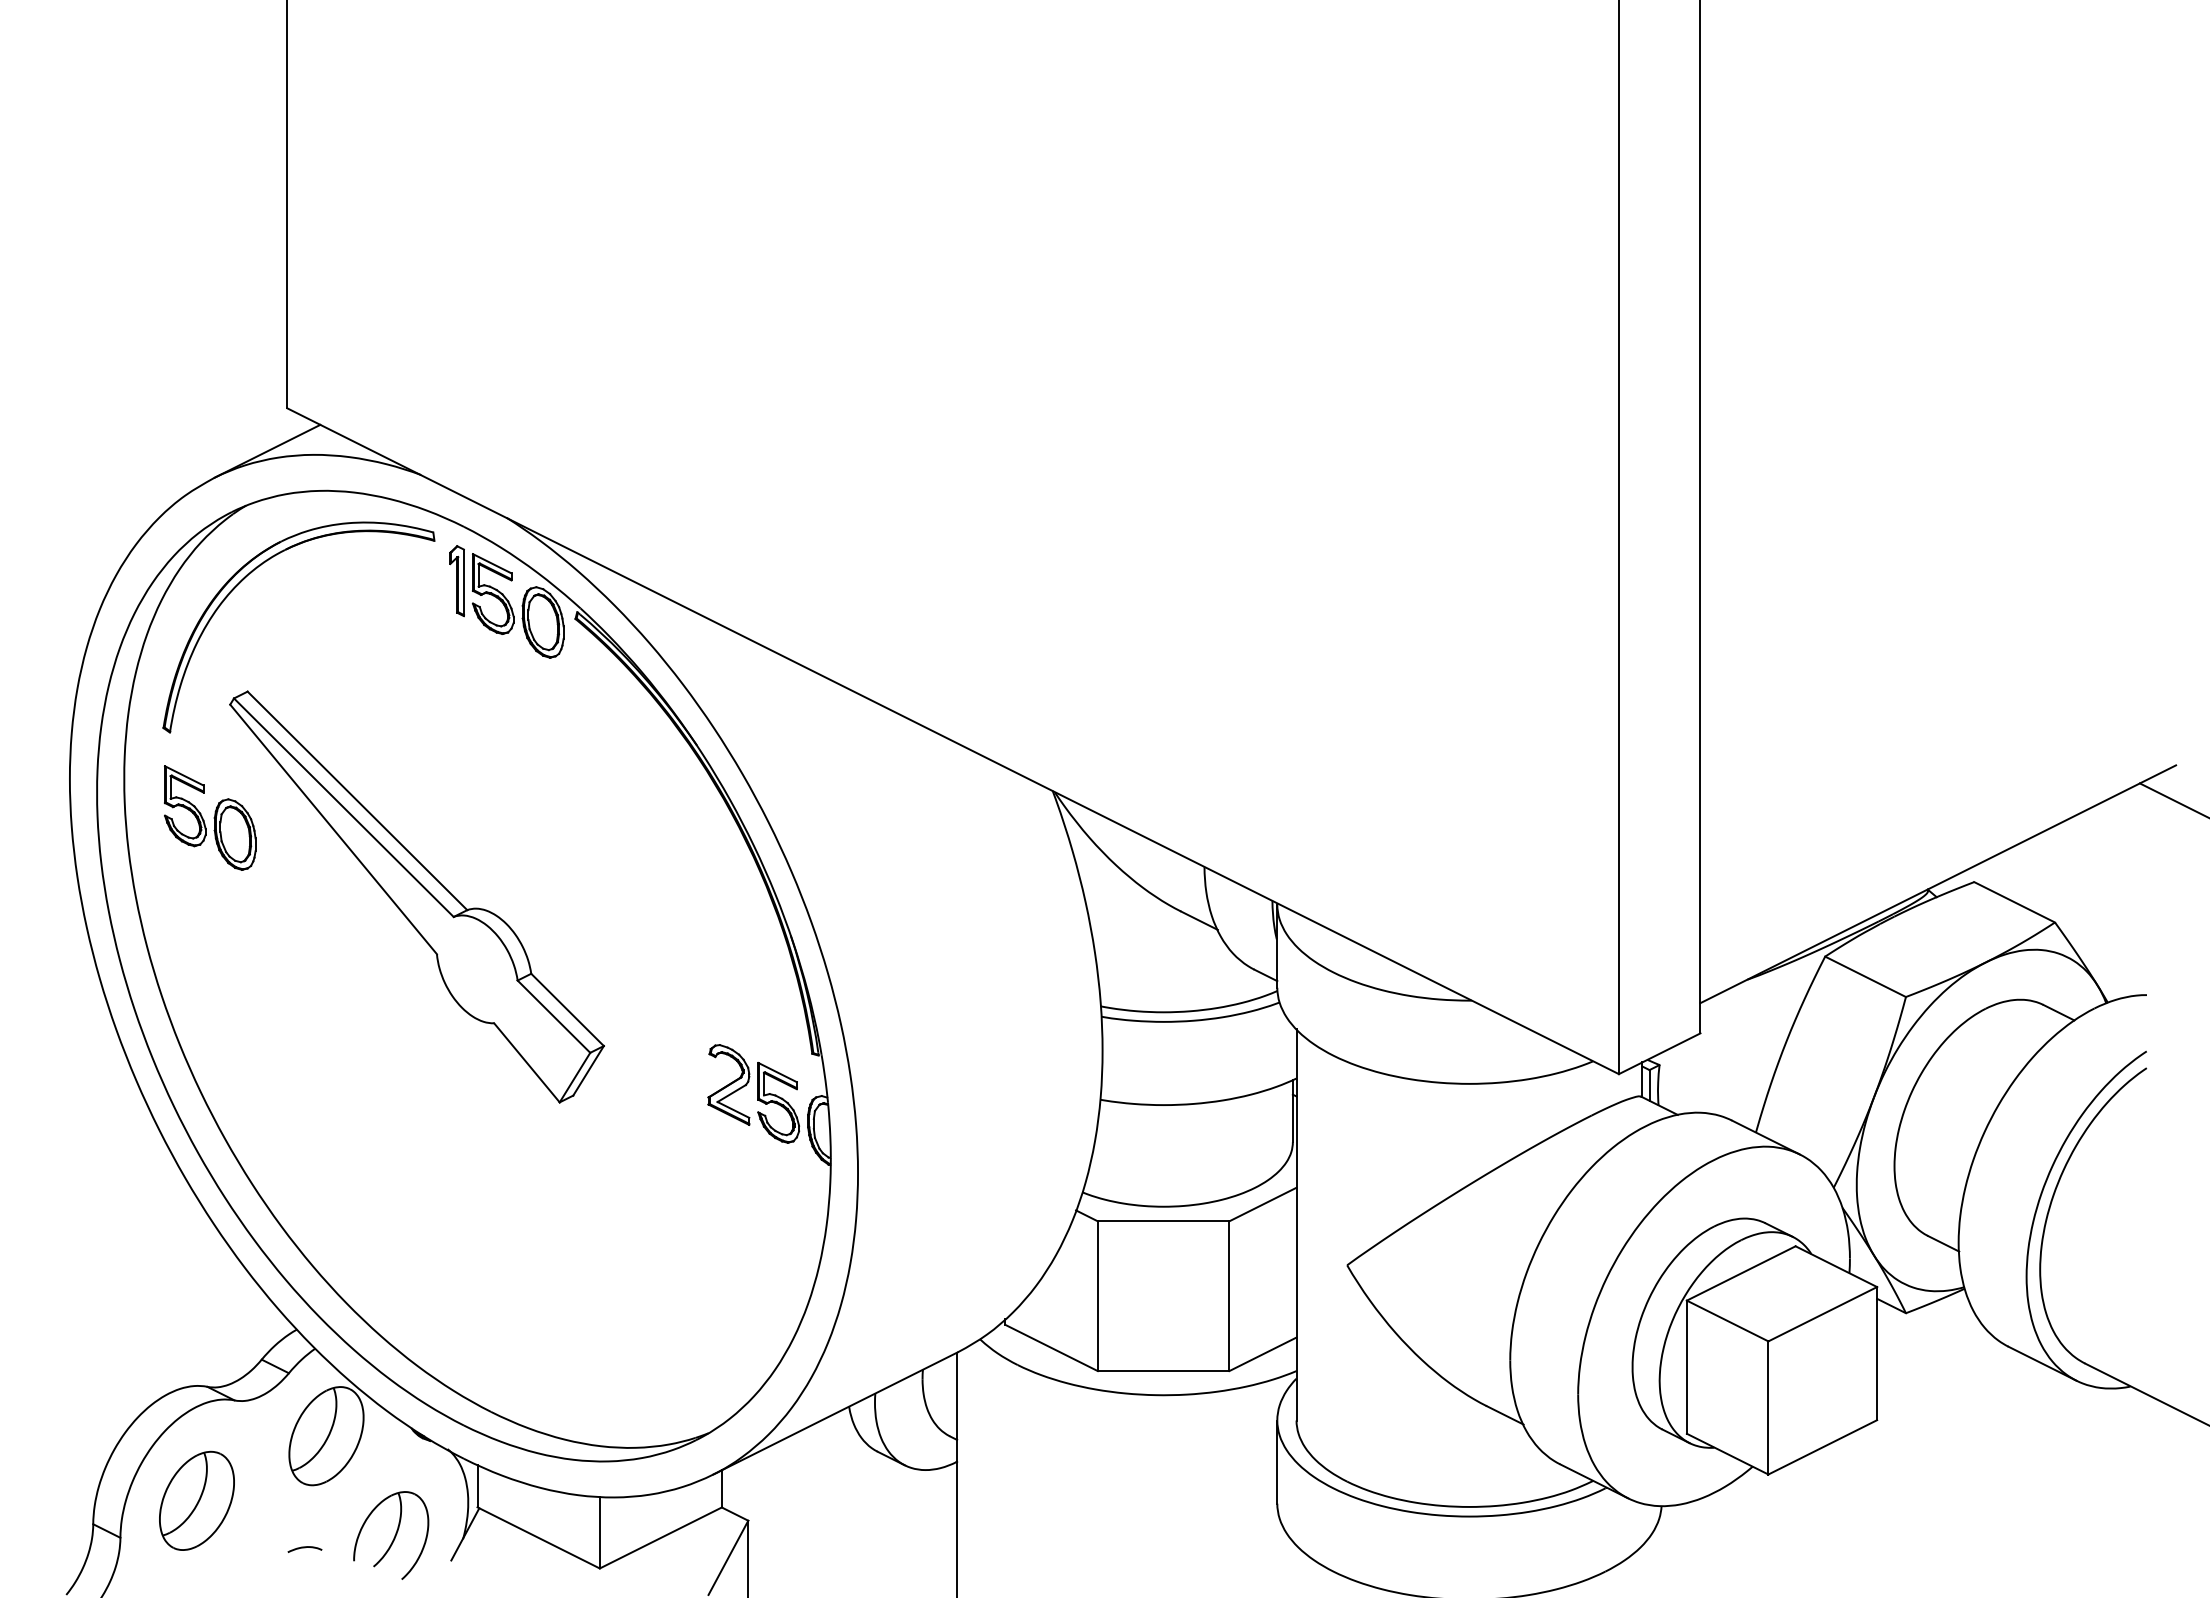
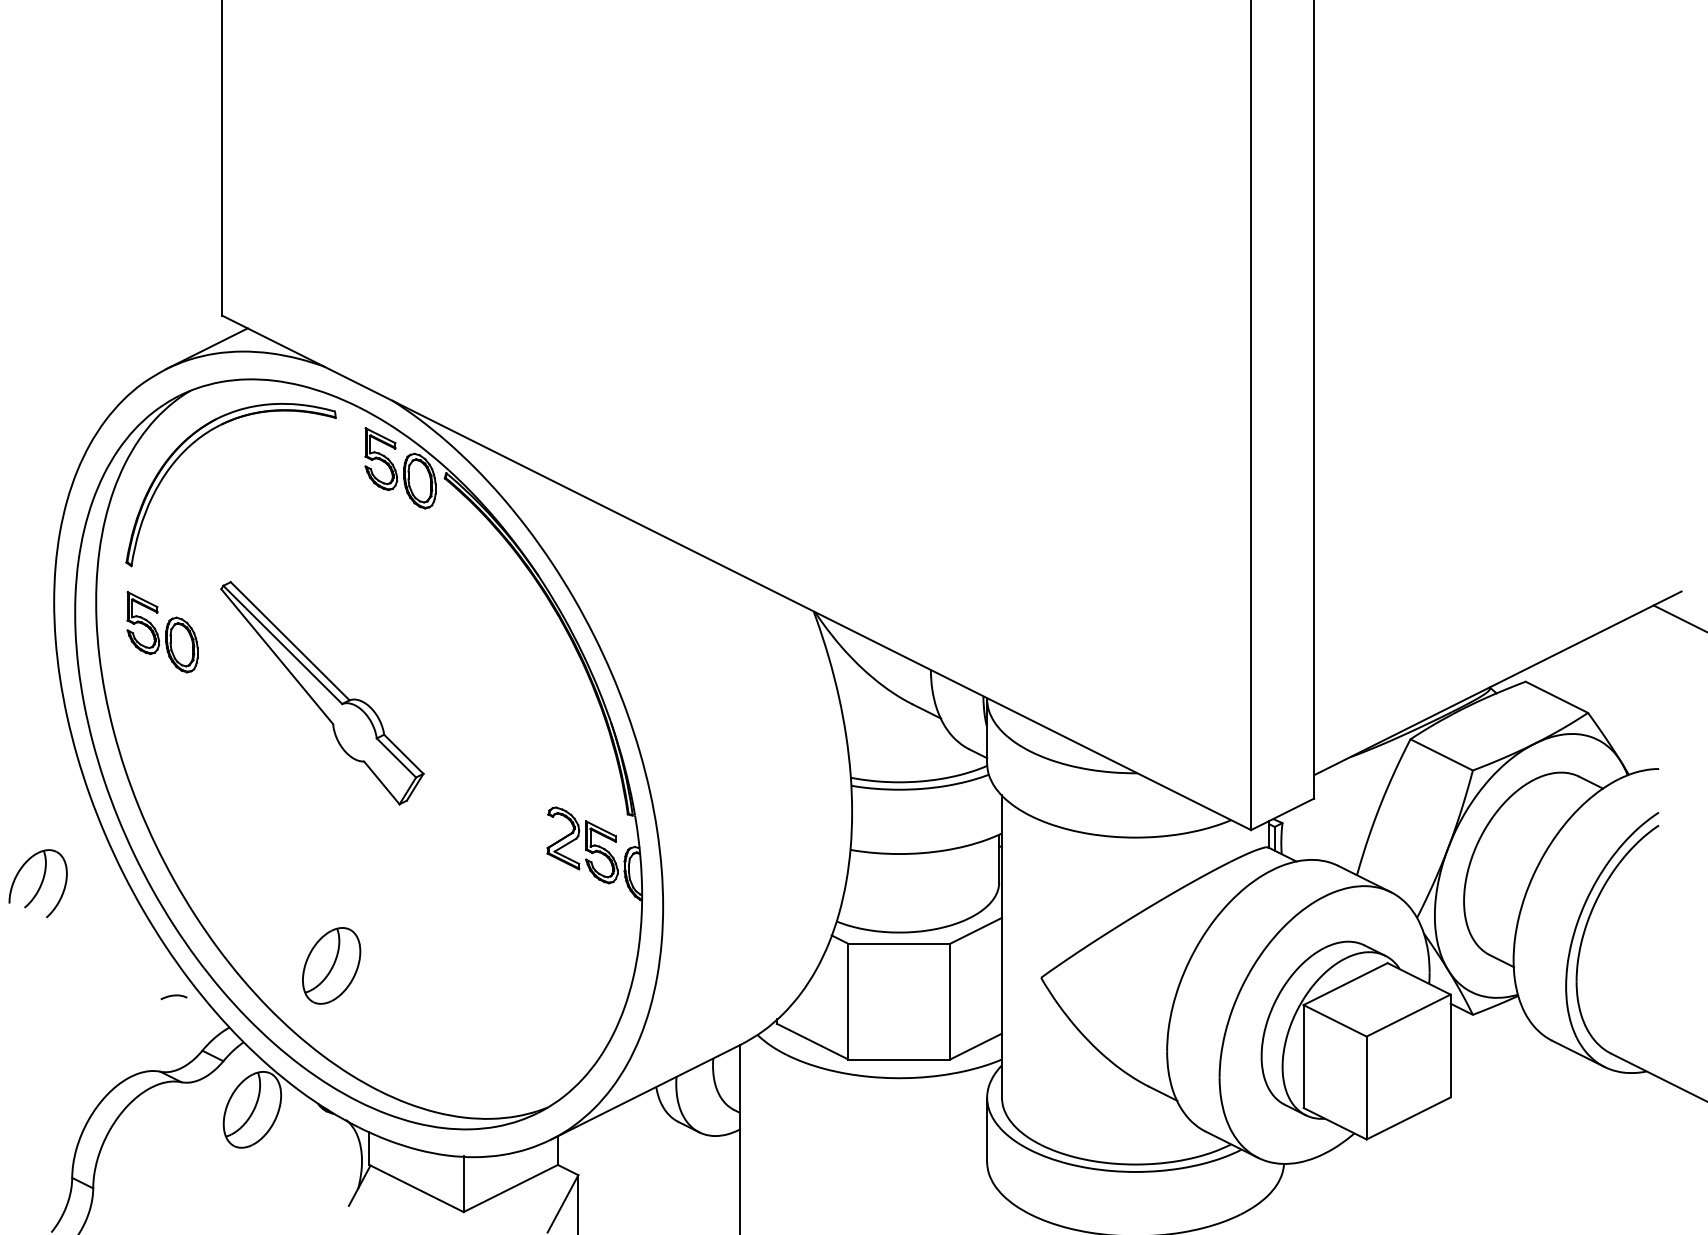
part: (456, 581) -> (352, 449), removed
part: (416, 896) -> (321, 692), size x0.7
part: (196, 1500) -> (331, 965), moved
part: (391, 1535) -> (38, 883), moved
curve: (304, 1548) -> (173, 996), moved

